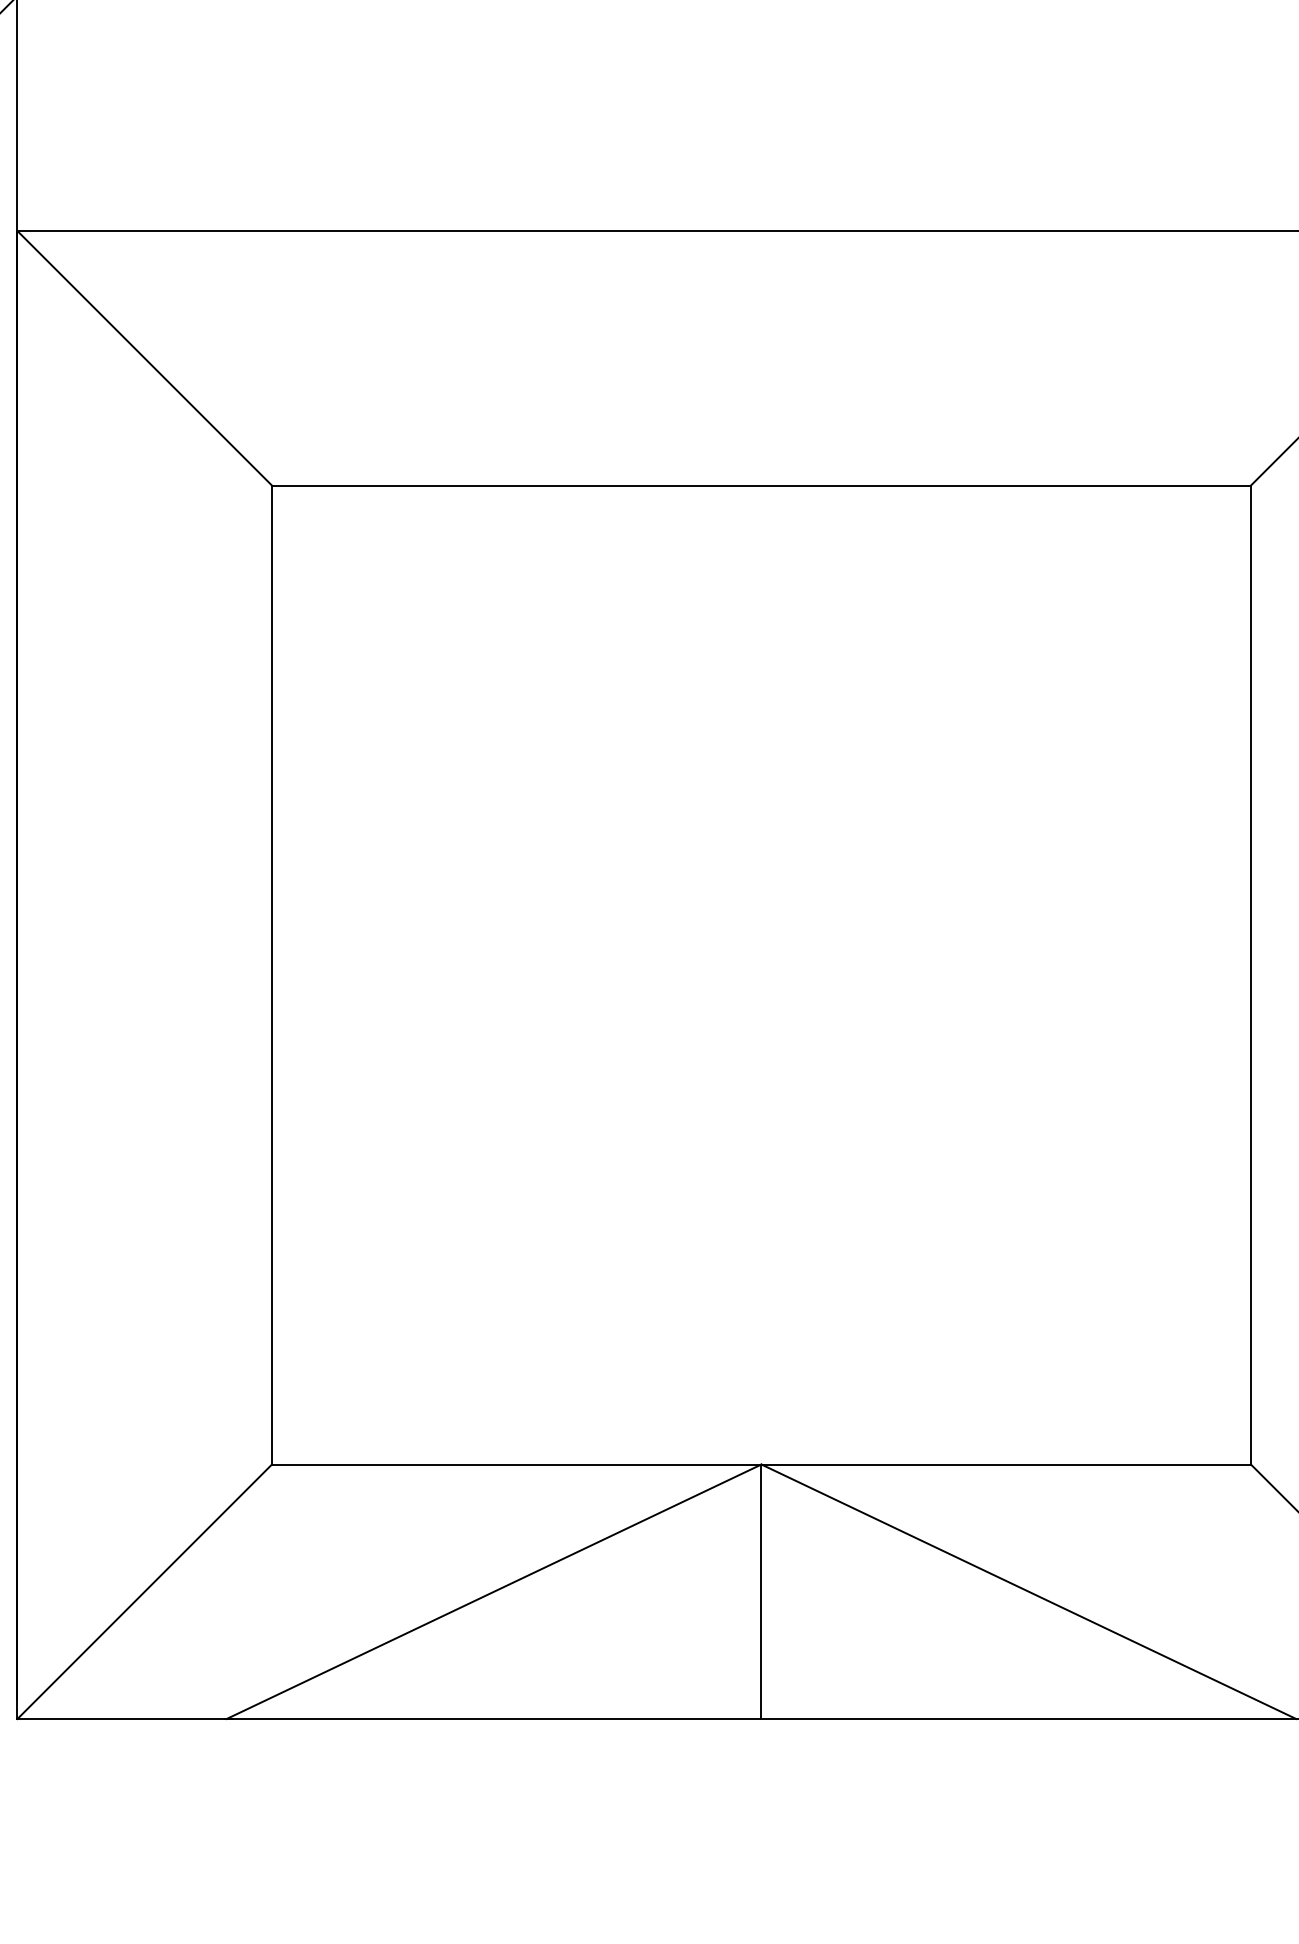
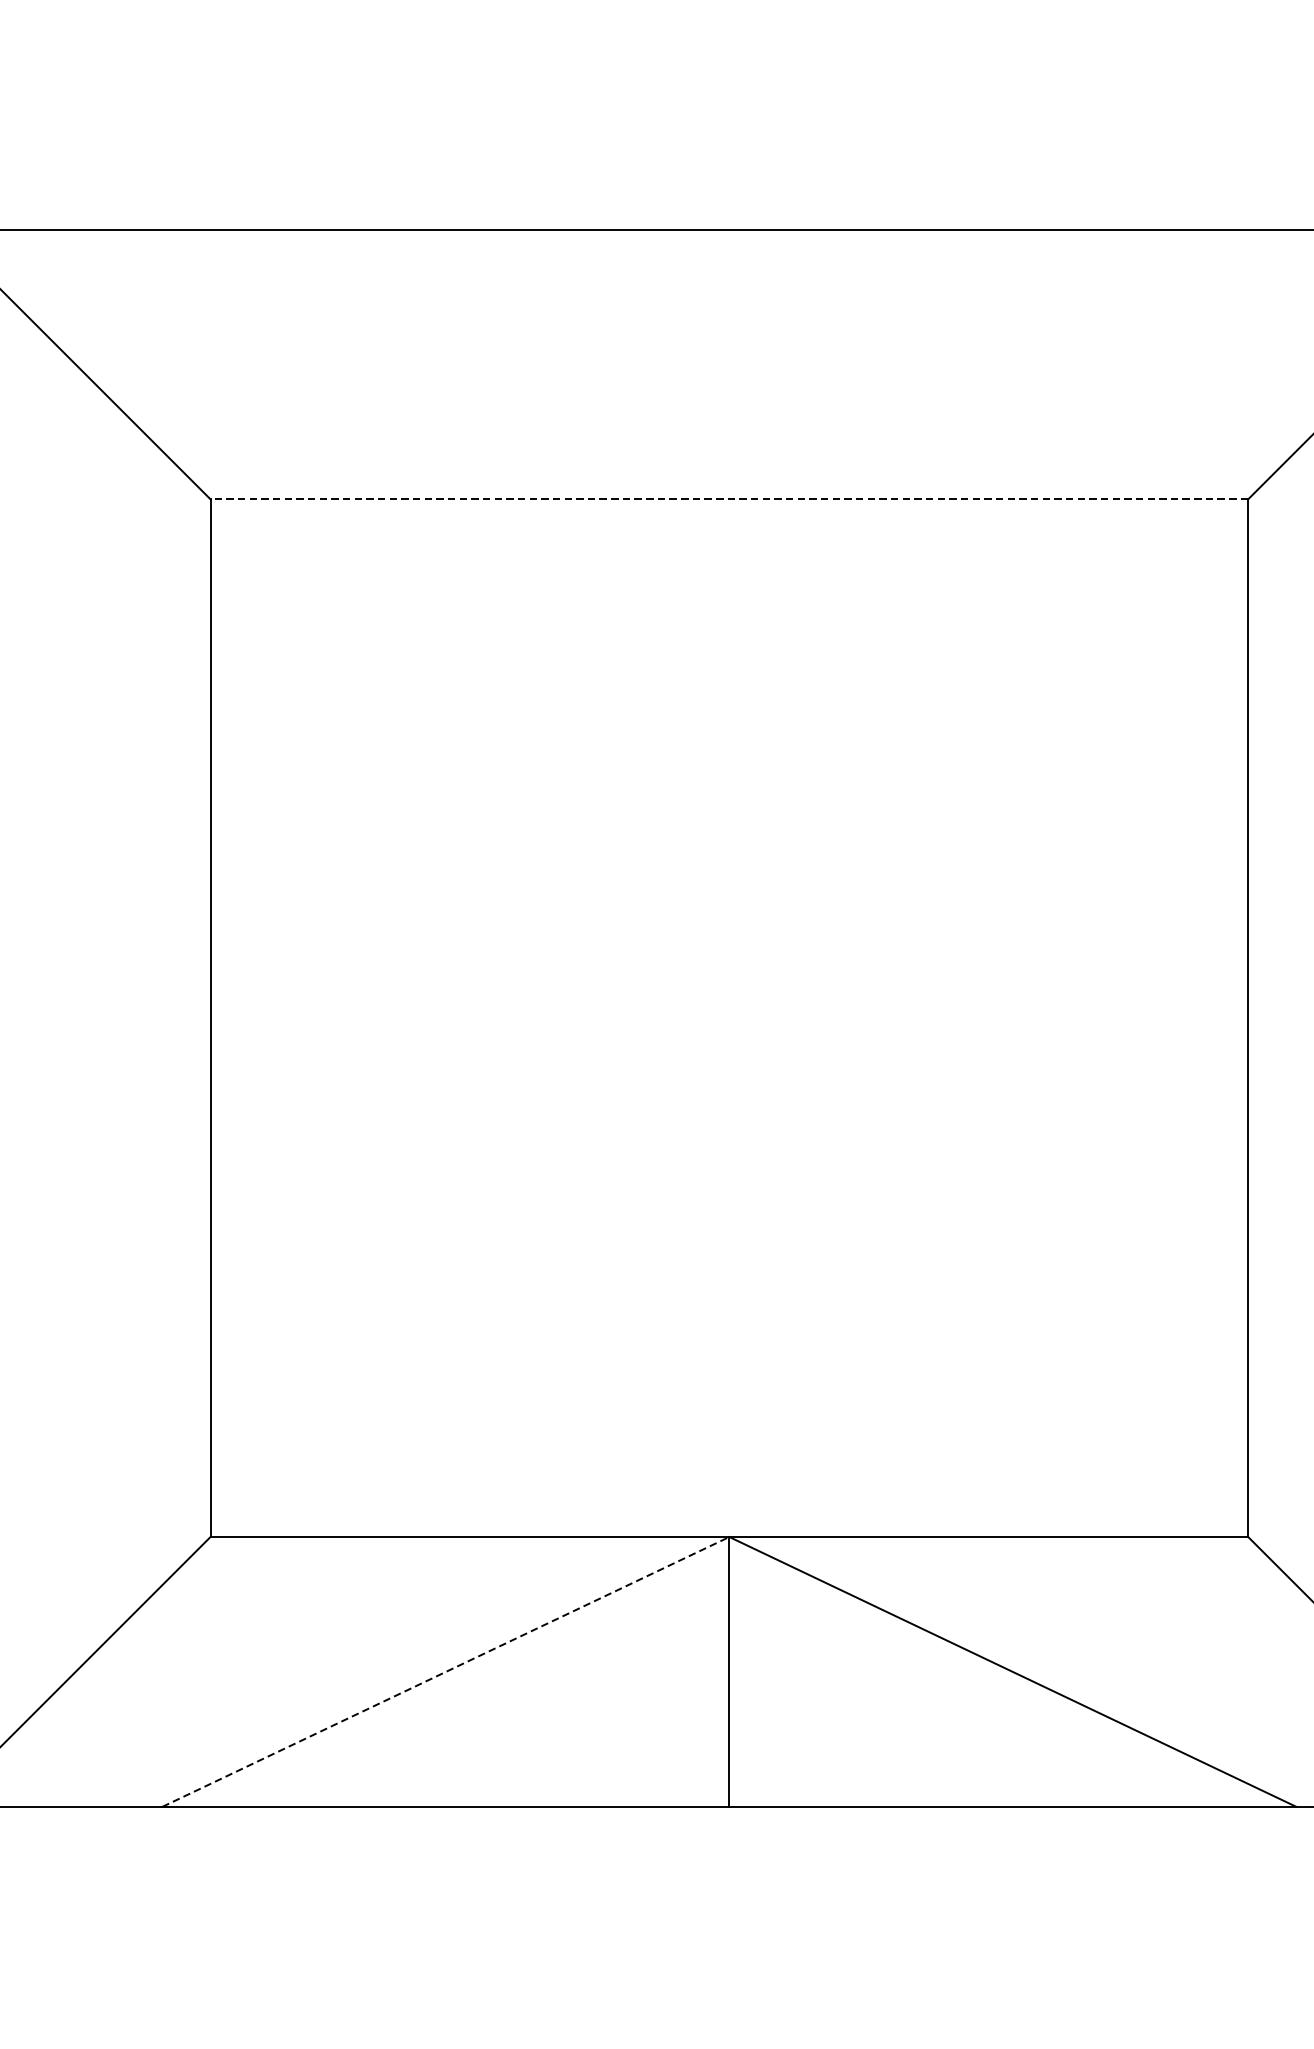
line: (760, 485) -> (728, 499), solid -> dashed
line: (494, 1591) -> (446, 1671), solid -> dashed

